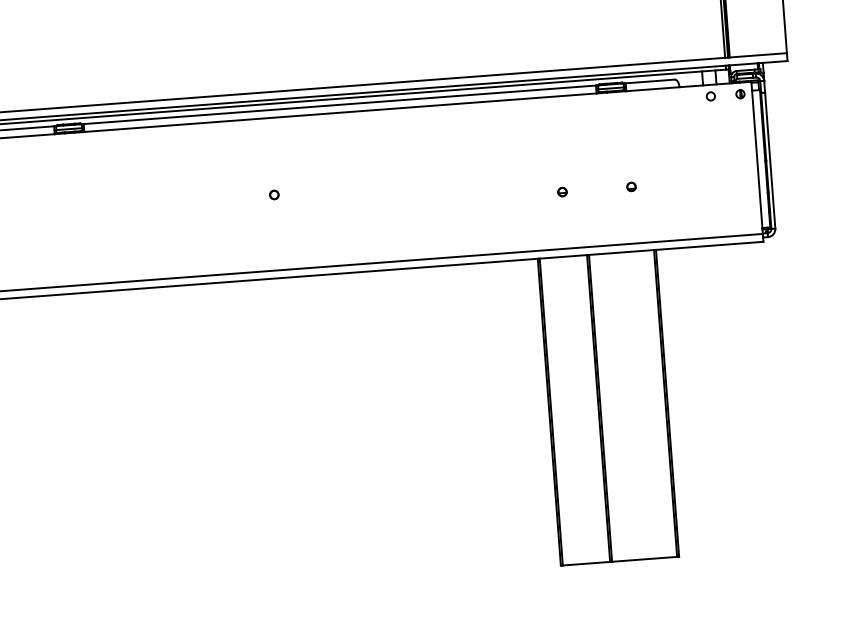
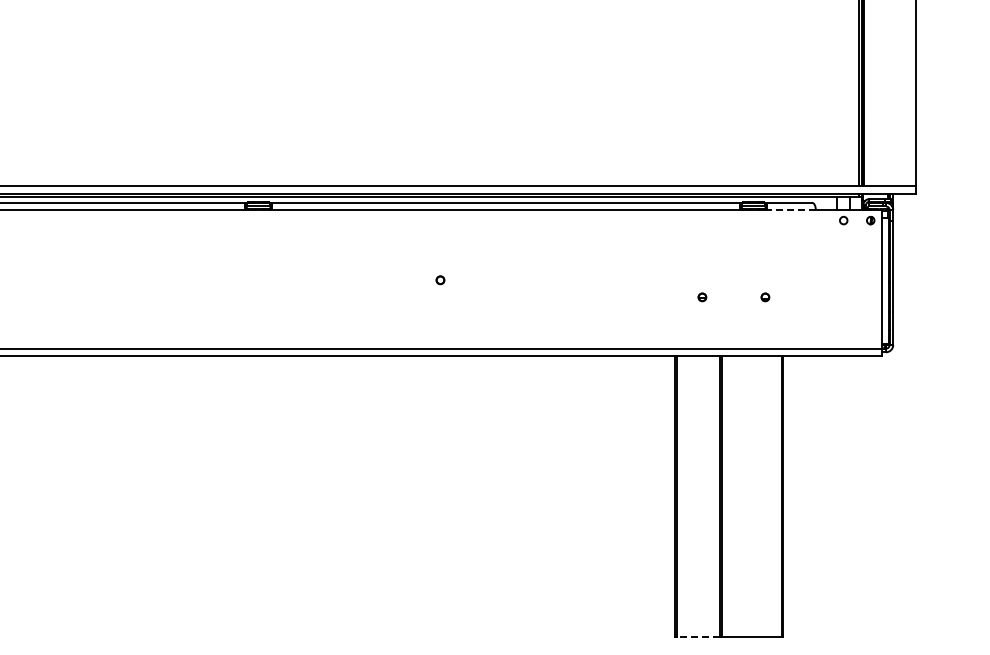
line: (652, 89) -> (791, 210), solid -> dashed
line: (586, 563) -> (698, 636), solid -> dashed

